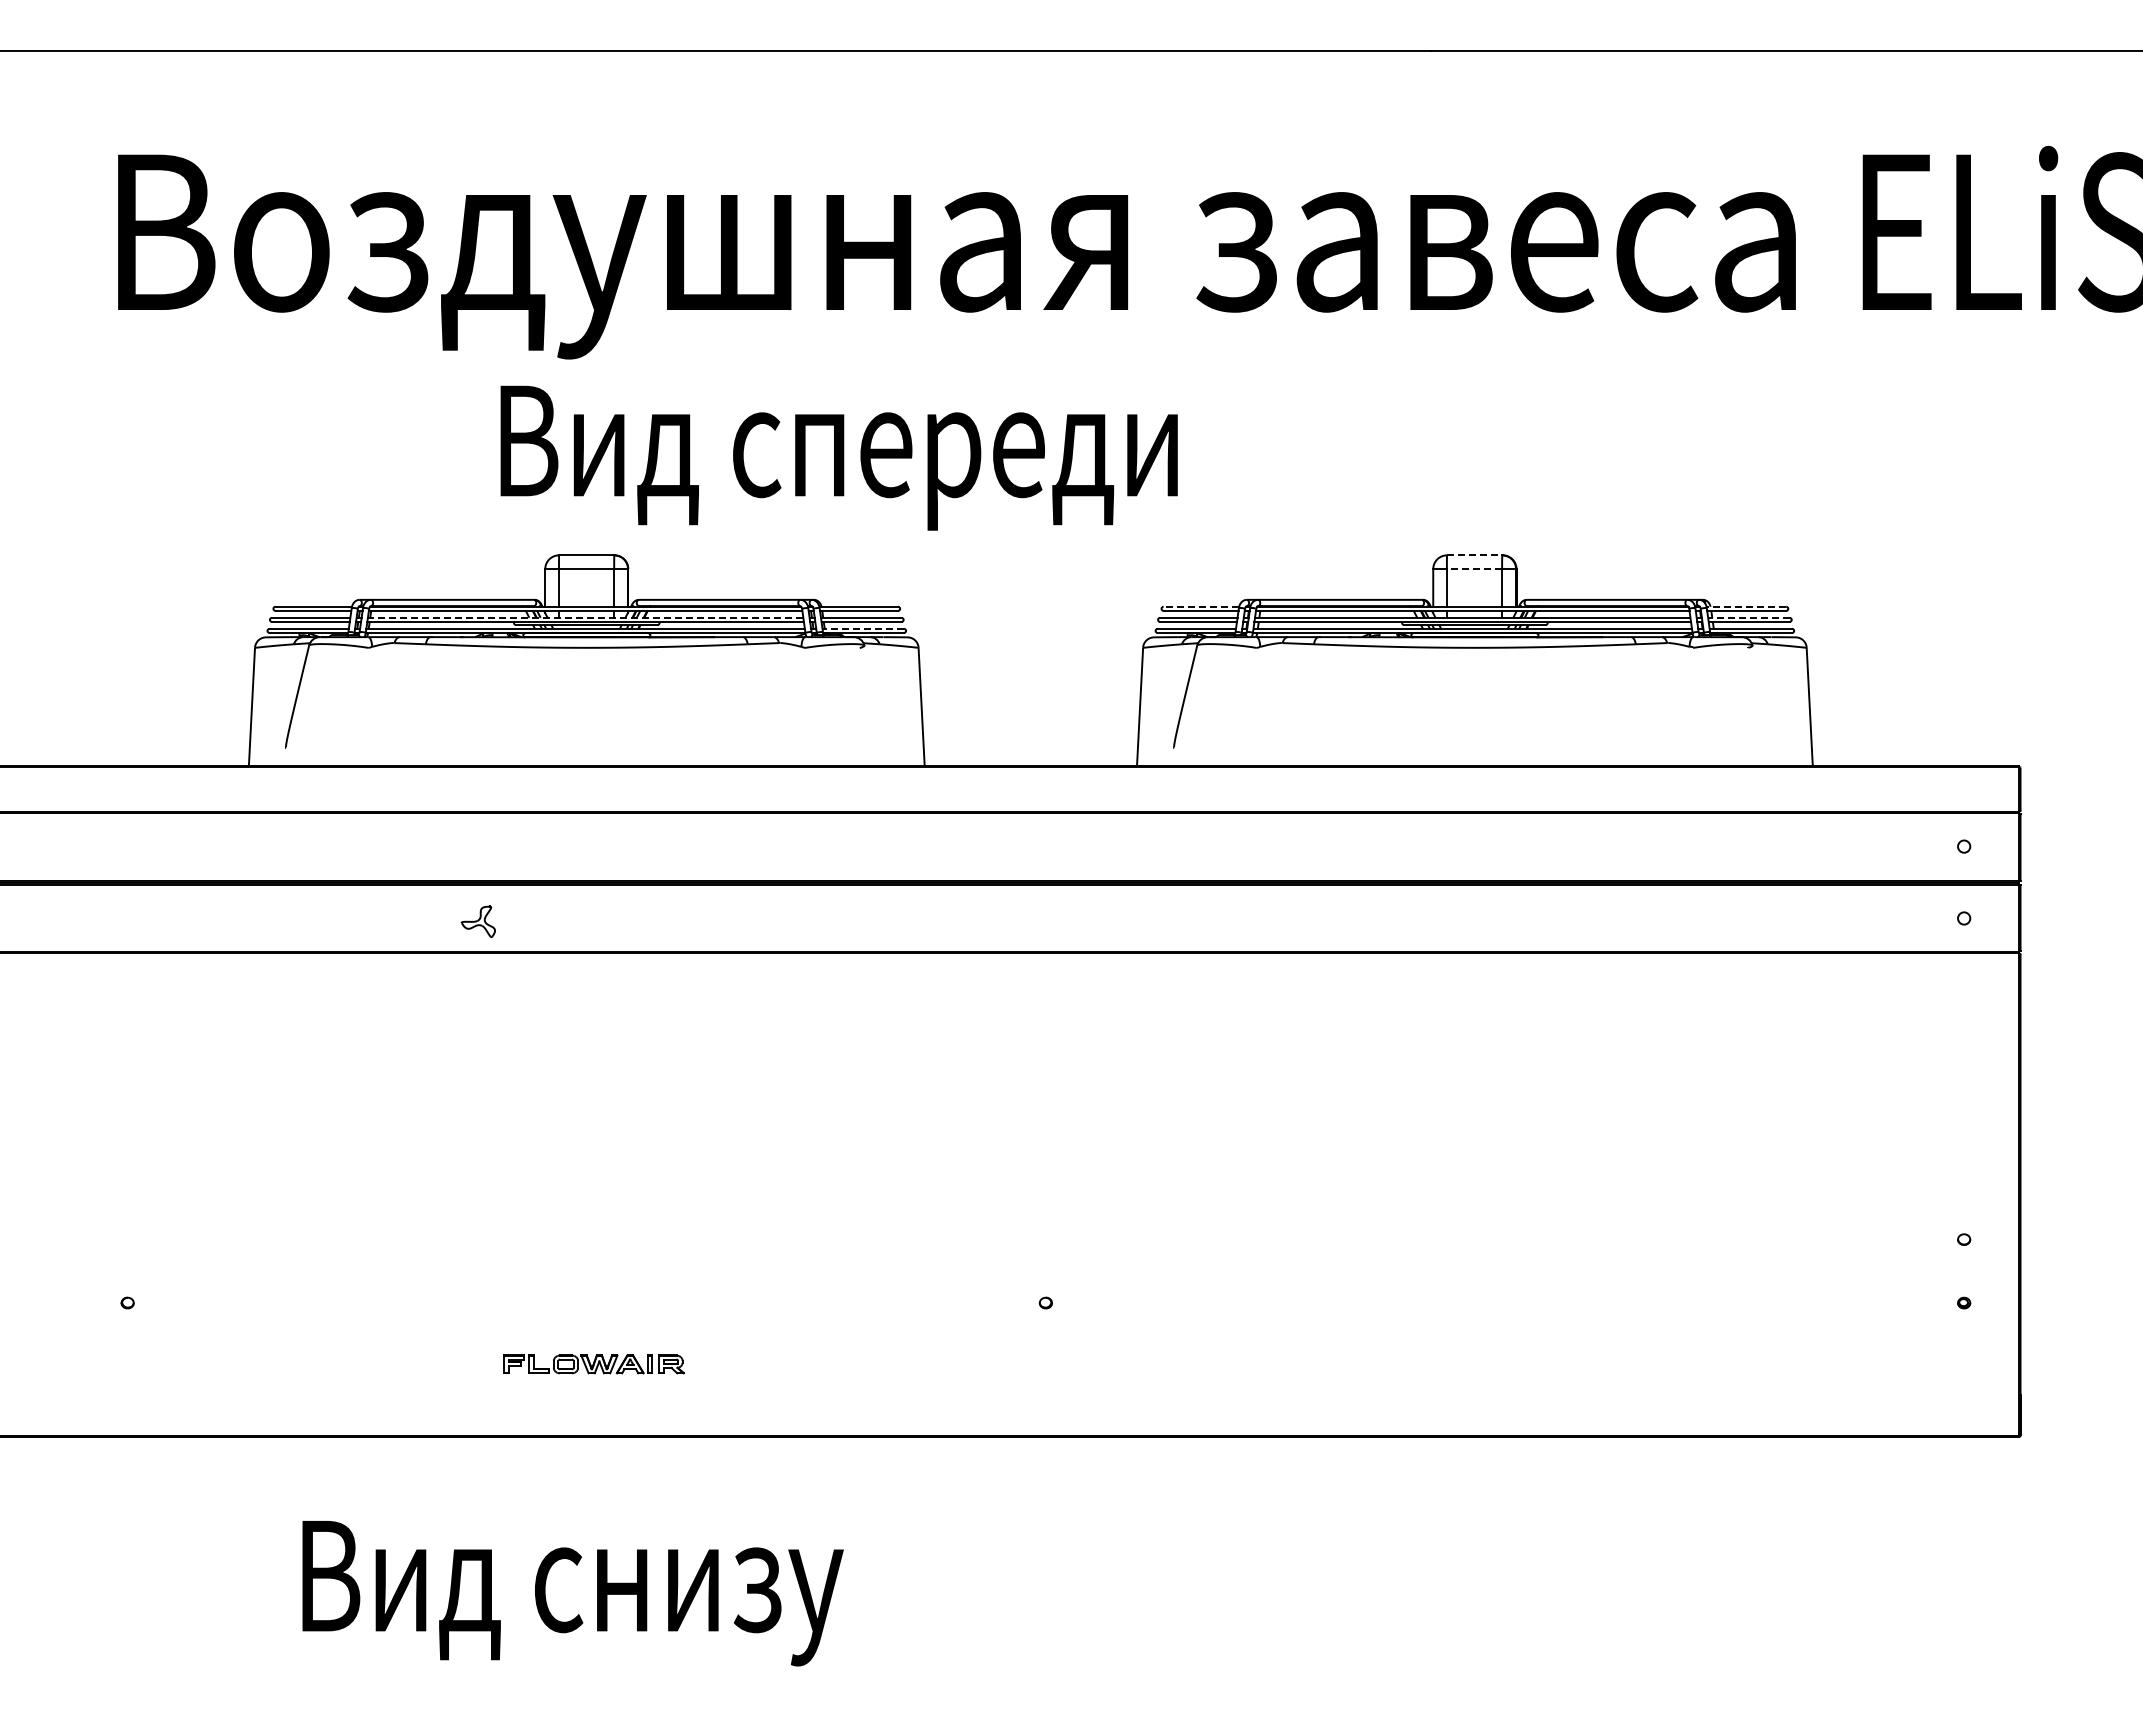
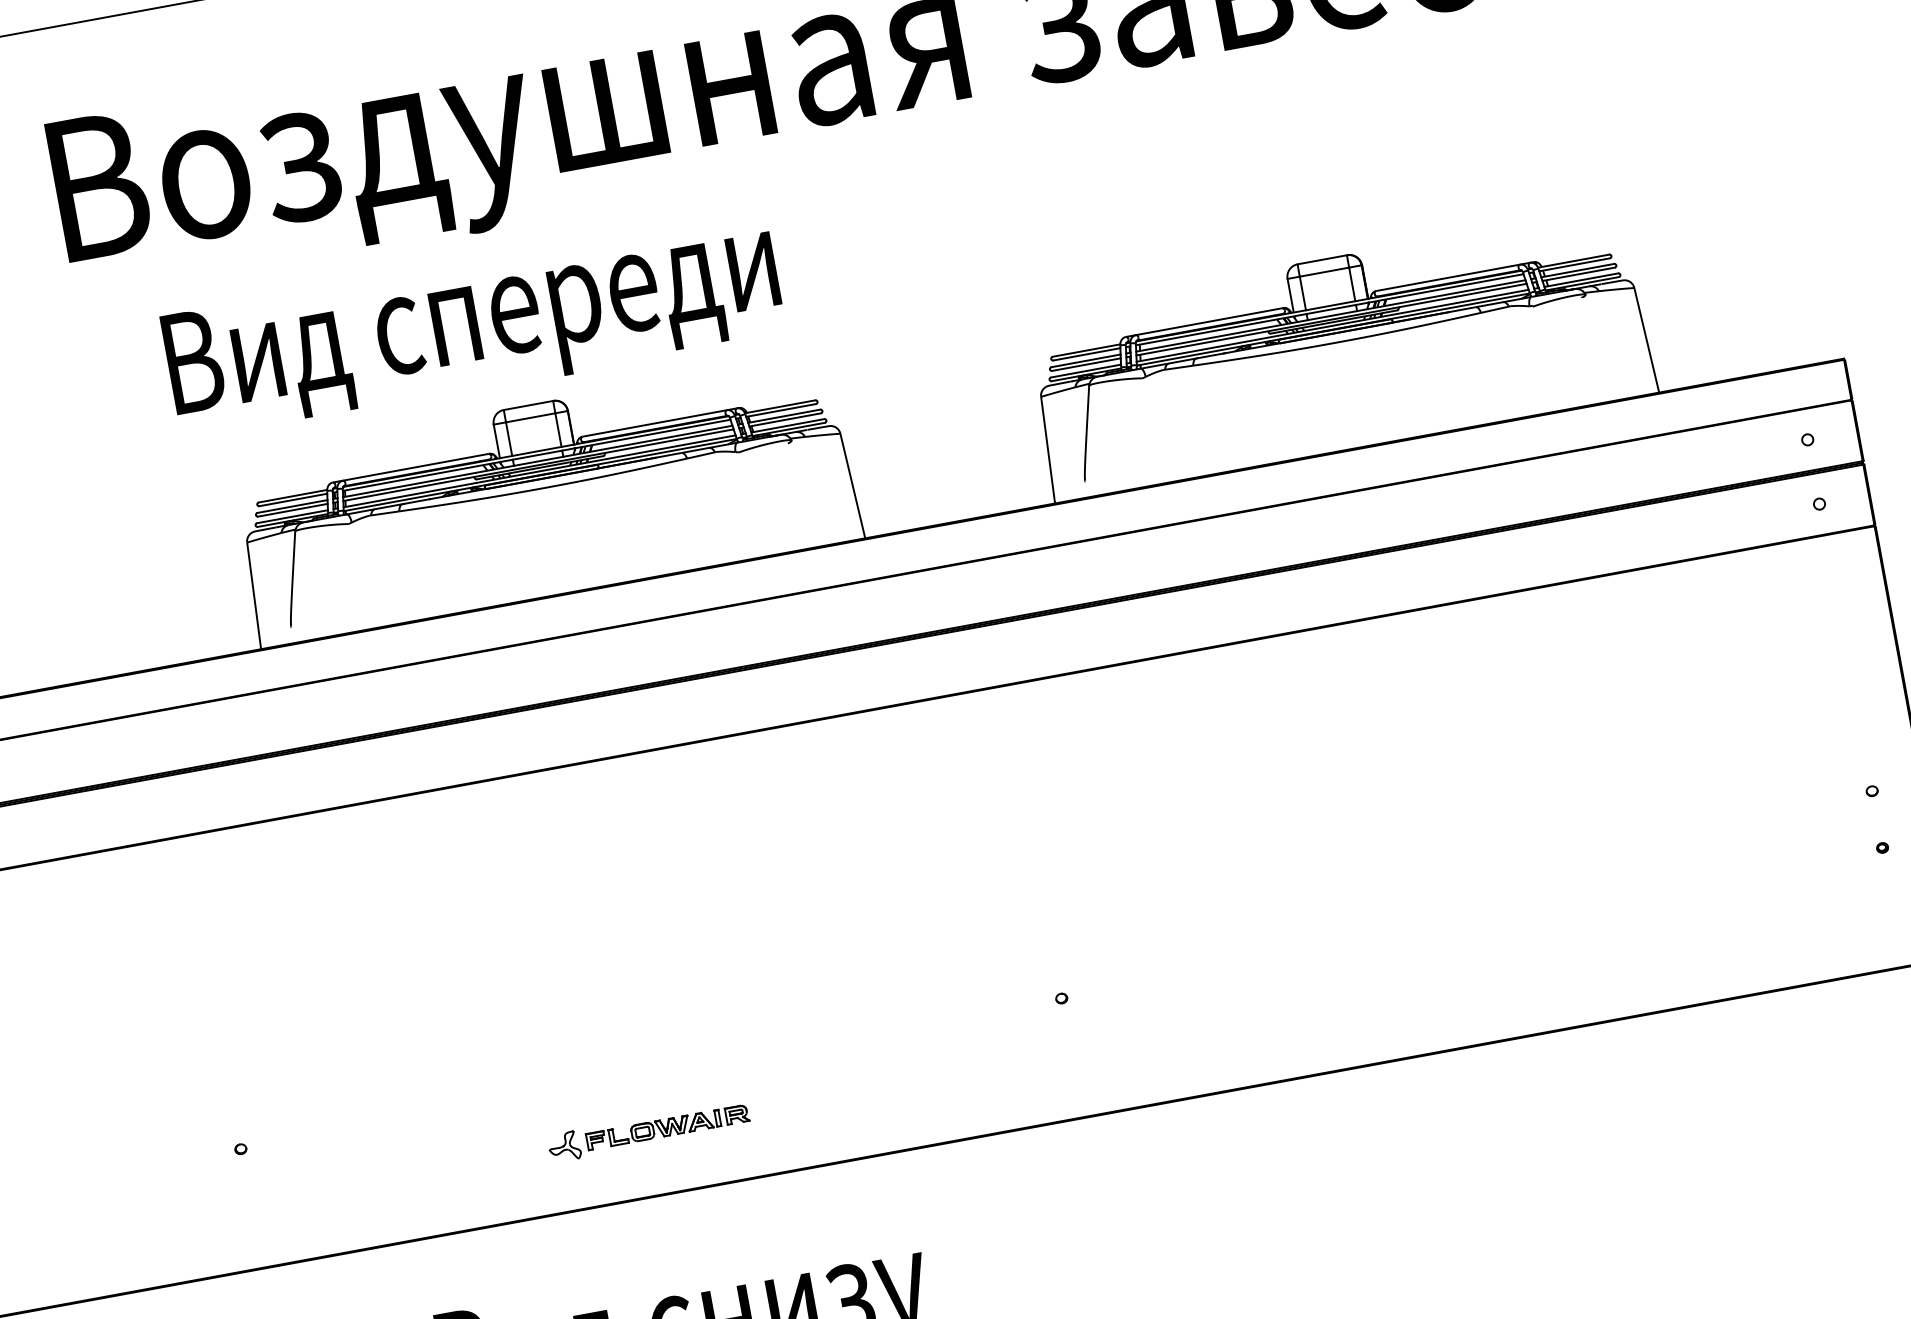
text: (838, 457) -> (472, 325), moved
line: (1474, 555) -> (1322, 259), dashed -> solid
line: (1474, 569) -> (1324, 272), dashed -> solid
line: (1201, 606) -> (1086, 350), dashed -> solid
line: (1746, 606) -> (1573, 260), dashed -> solid
line: (585, 617) -> (537, 461), dashed -> solid
line: (1748, 617) -> (1577, 270), dashed -> solid
line: (863, 628) -> (787, 425), dashed -> solid
part: (477, 921) -> (563, 1146), moved

